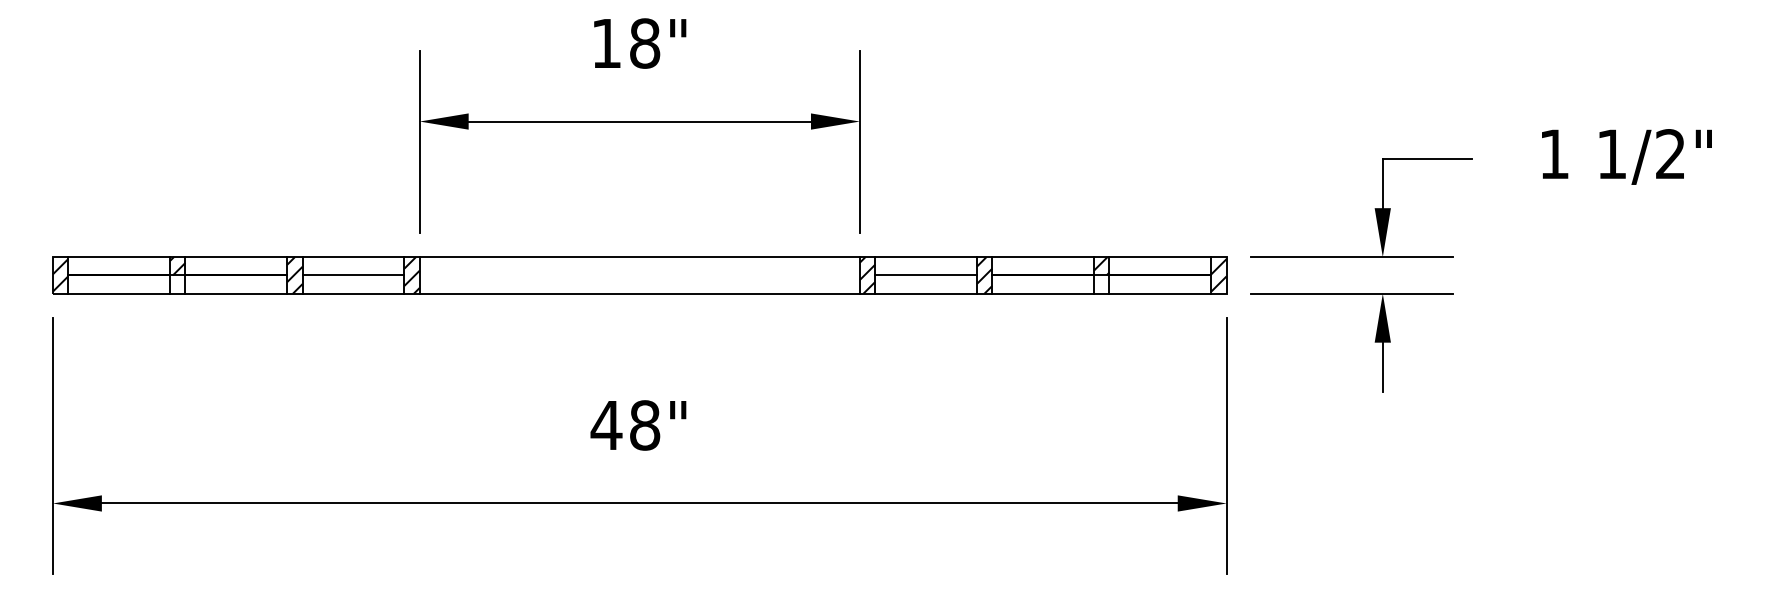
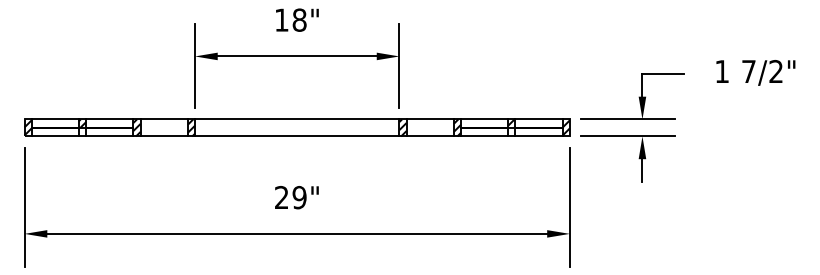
text: (1611, 153) -> (748, 71), 1/2" -> 7/2"
line: (351, 274) -> (163, 127), removed
line: (924, 274) -> (429, 127), removed
text: (625, 425) -> (290, 197), 48" -> 29"

